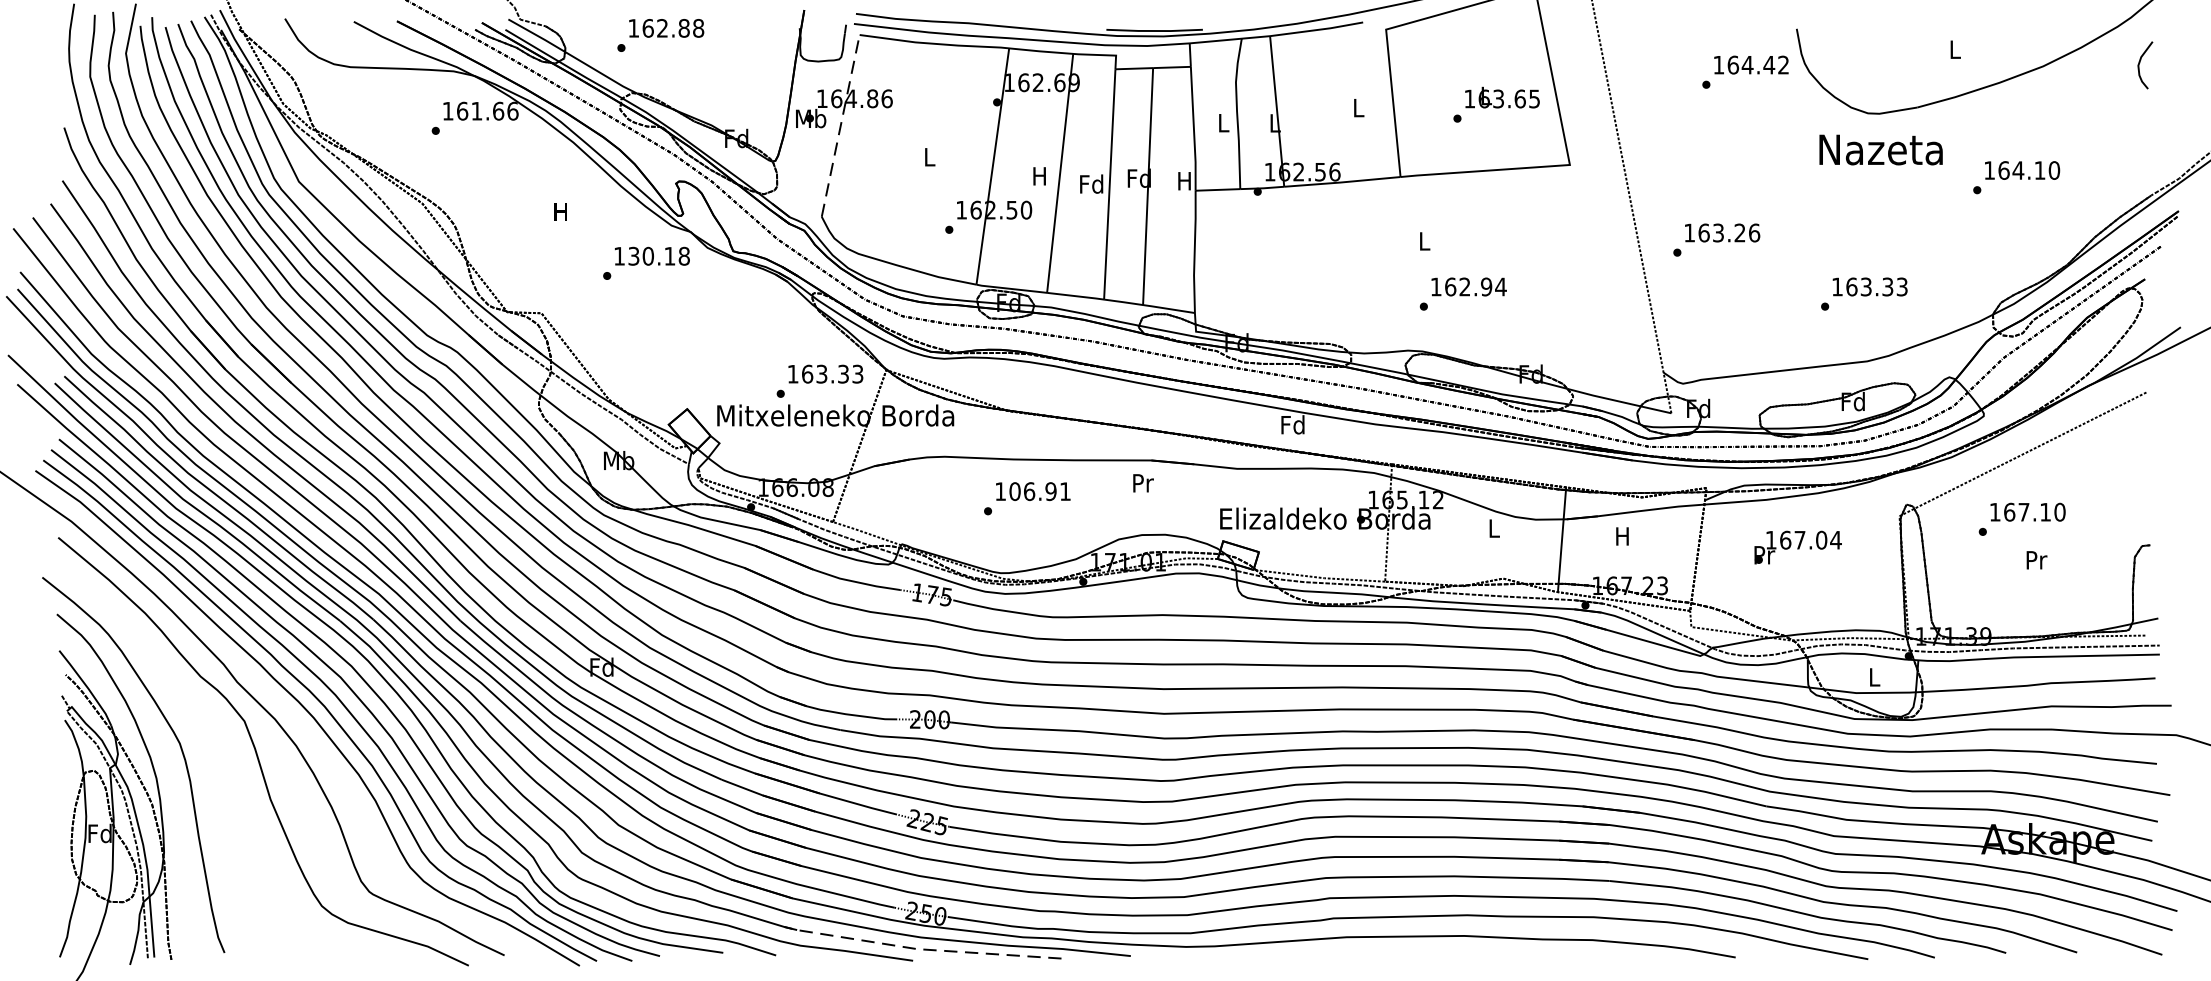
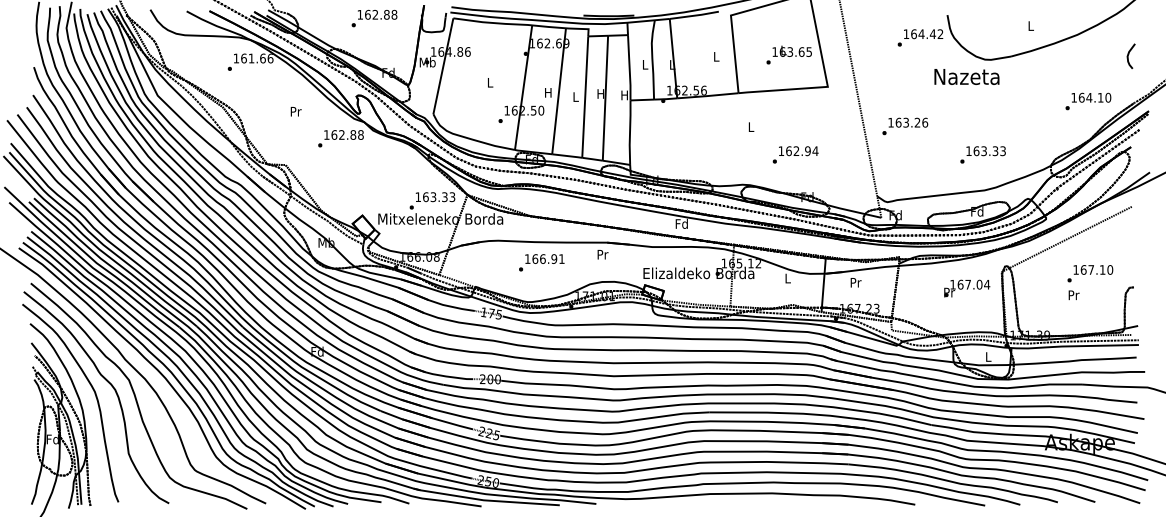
text: (660, 35) -> (374, 18), moved
curve: (2141, 61) -> (1129, 54), moved
line: (840, 126) -> (443, 66), dashed -> solid
text: (1880, 149) -> (966, 76), moved
text: (1138, 177) -> (600, 93), Fd -> H
text: (2016, 177) -> (1088, 101), moved
text: (1091, 183) -> (575, 96), Fd -> L
text: (560, 211) -> (295, 111), H -> Pr
text: (651, 255) -> (343, 134), 130.18 -> 162.88
text: (1463, 293) -> (795, 154), moved
text: (1015, 490) -> (535, 258), 106.91 -> 166.91
text: (2022, 518) -> (1090, 273), moved
text: (1622, 536) -> (855, 282), H -> Pr
text: (1798, 547) -> (967, 288), moved
part: (207, 729) -> (109, 384), added
line: (918, 949) -> (484, 500), dashed -> solid

